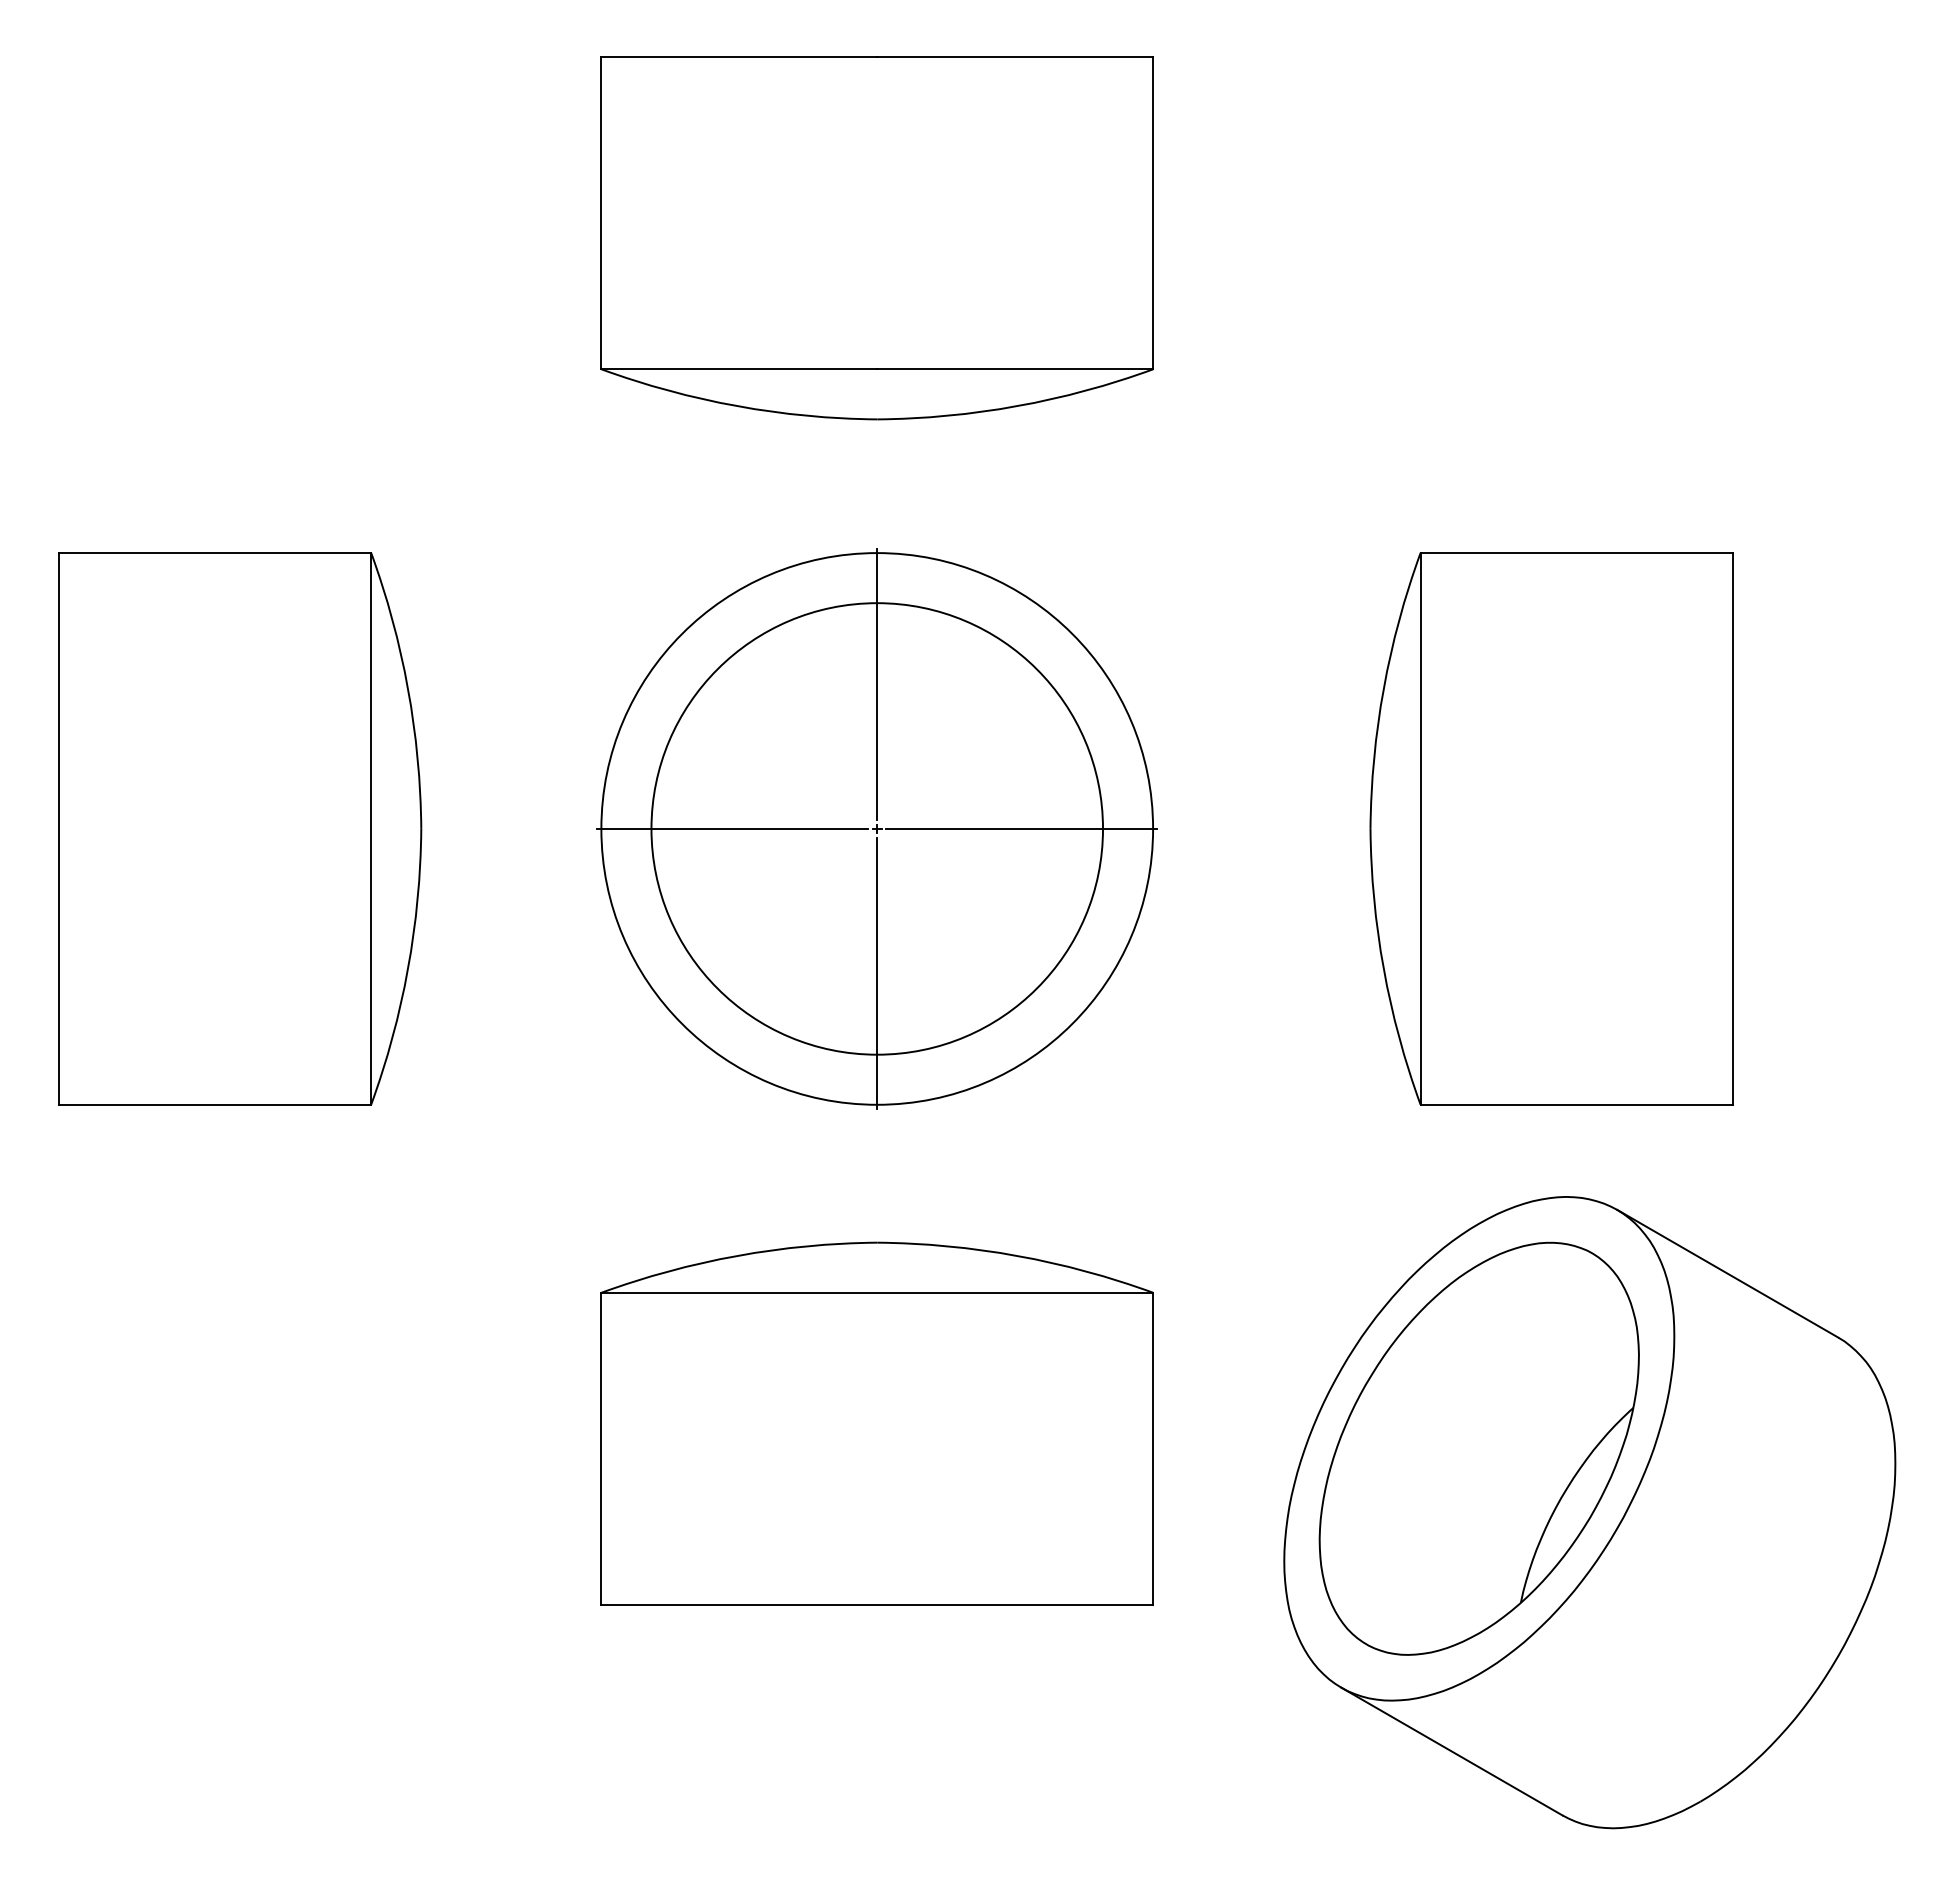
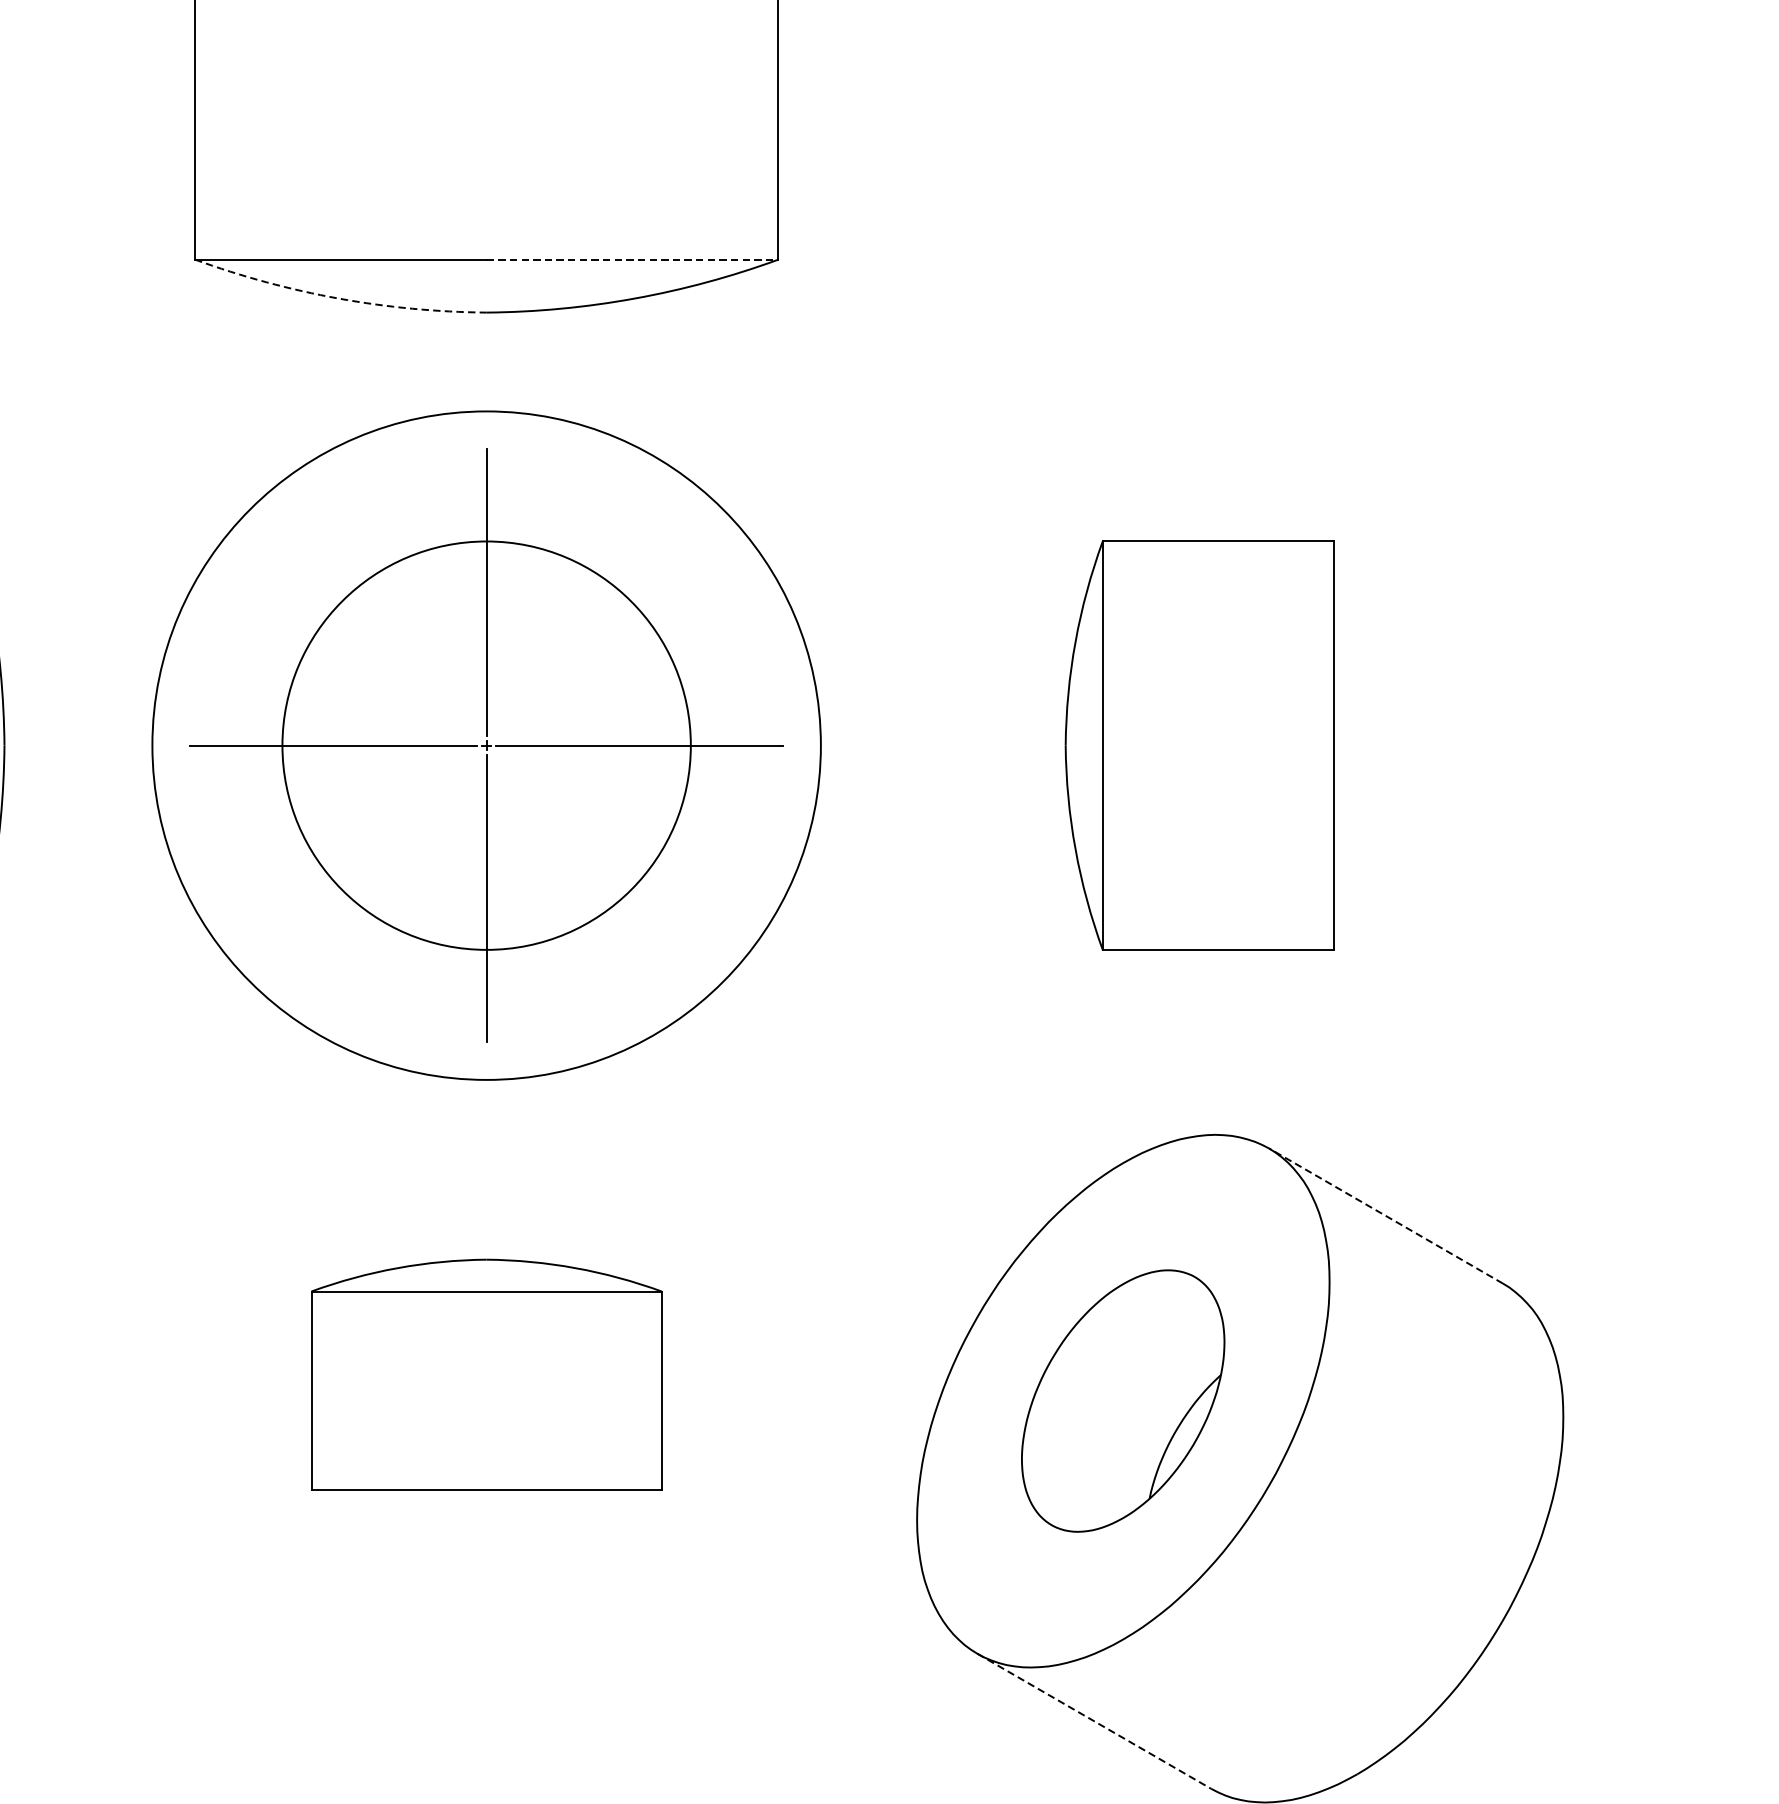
line: (1015, 369) -> (632, 259), solid -> dashed
arc: (737, 406) -> (338, 298), solid -> dashed
circle: (877, 828) -> (486, 745), size x0.7
circle: (877, 828) -> (486, 745), size x1.4
part: (1551, 828) -> (1199, 745), size x0.7
line: (1727, 1273) -> (1385, 1215), solid -> dashed
part: (876, 1423) -> (485, 1374), size x0.6
part: (1478, 1448) -> (1122, 1400), size x0.6
line: (1451, 1751) -> (1093, 1721), solid -> dashed

